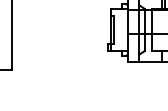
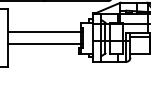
line: (62, 20) -> (45, 31), added
line: (62, 38) -> (45, 44), added

